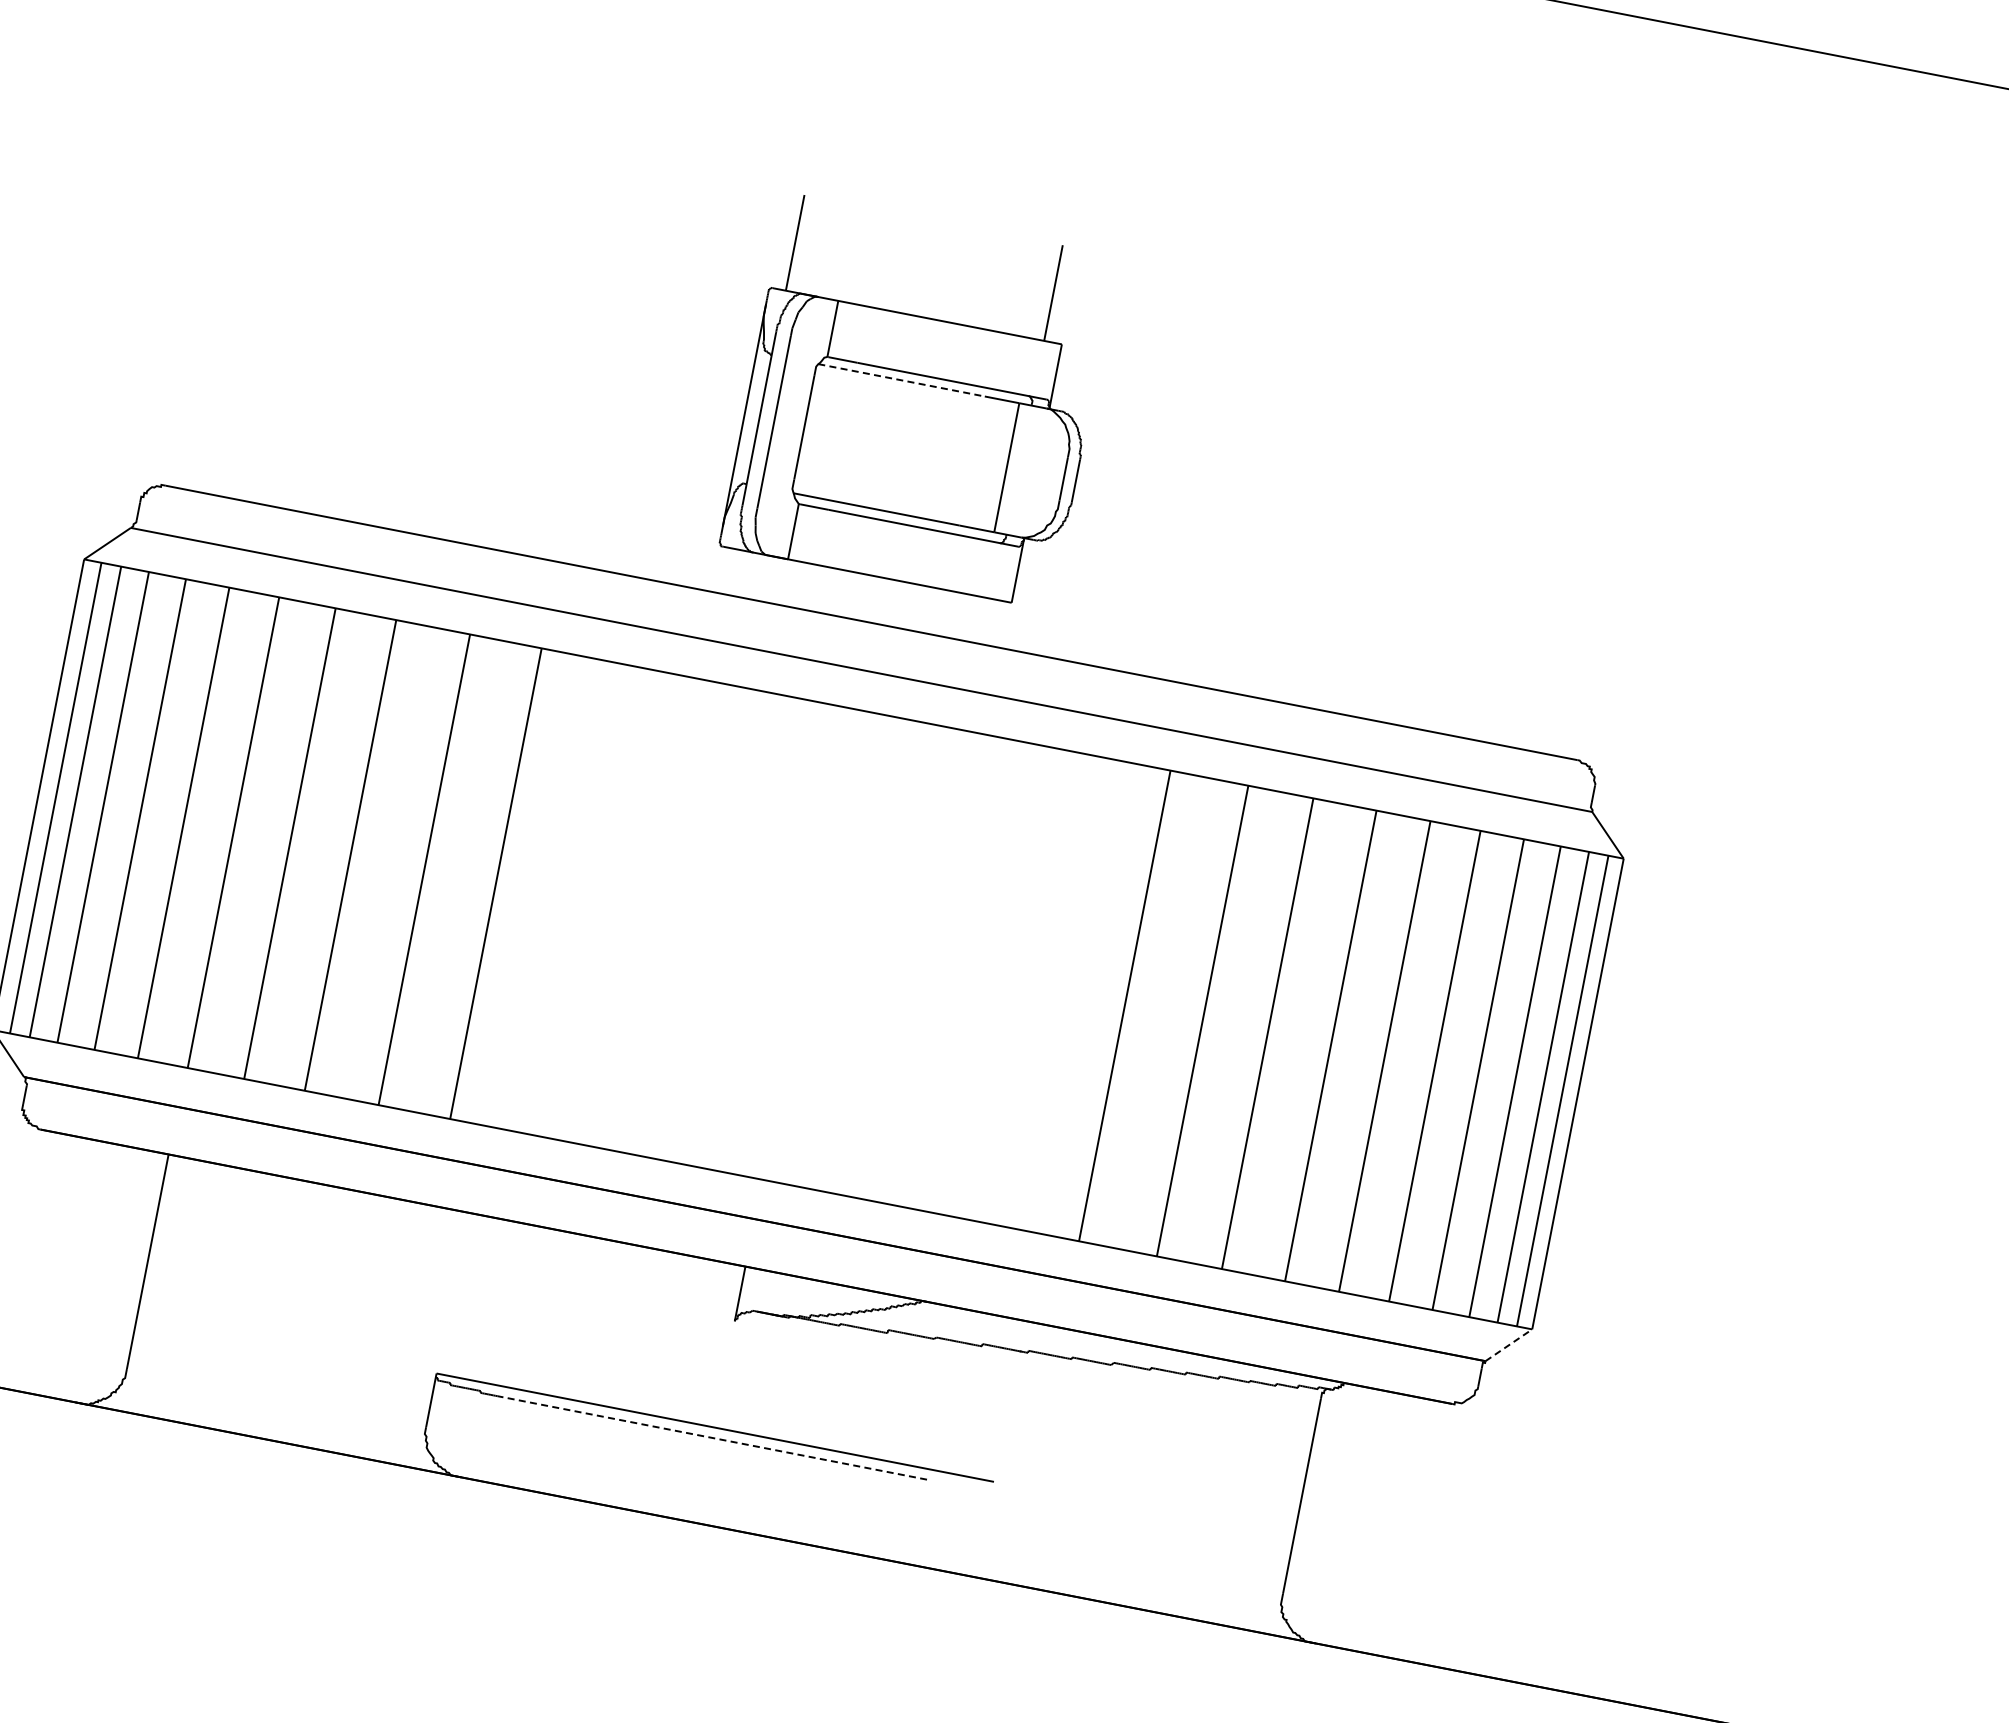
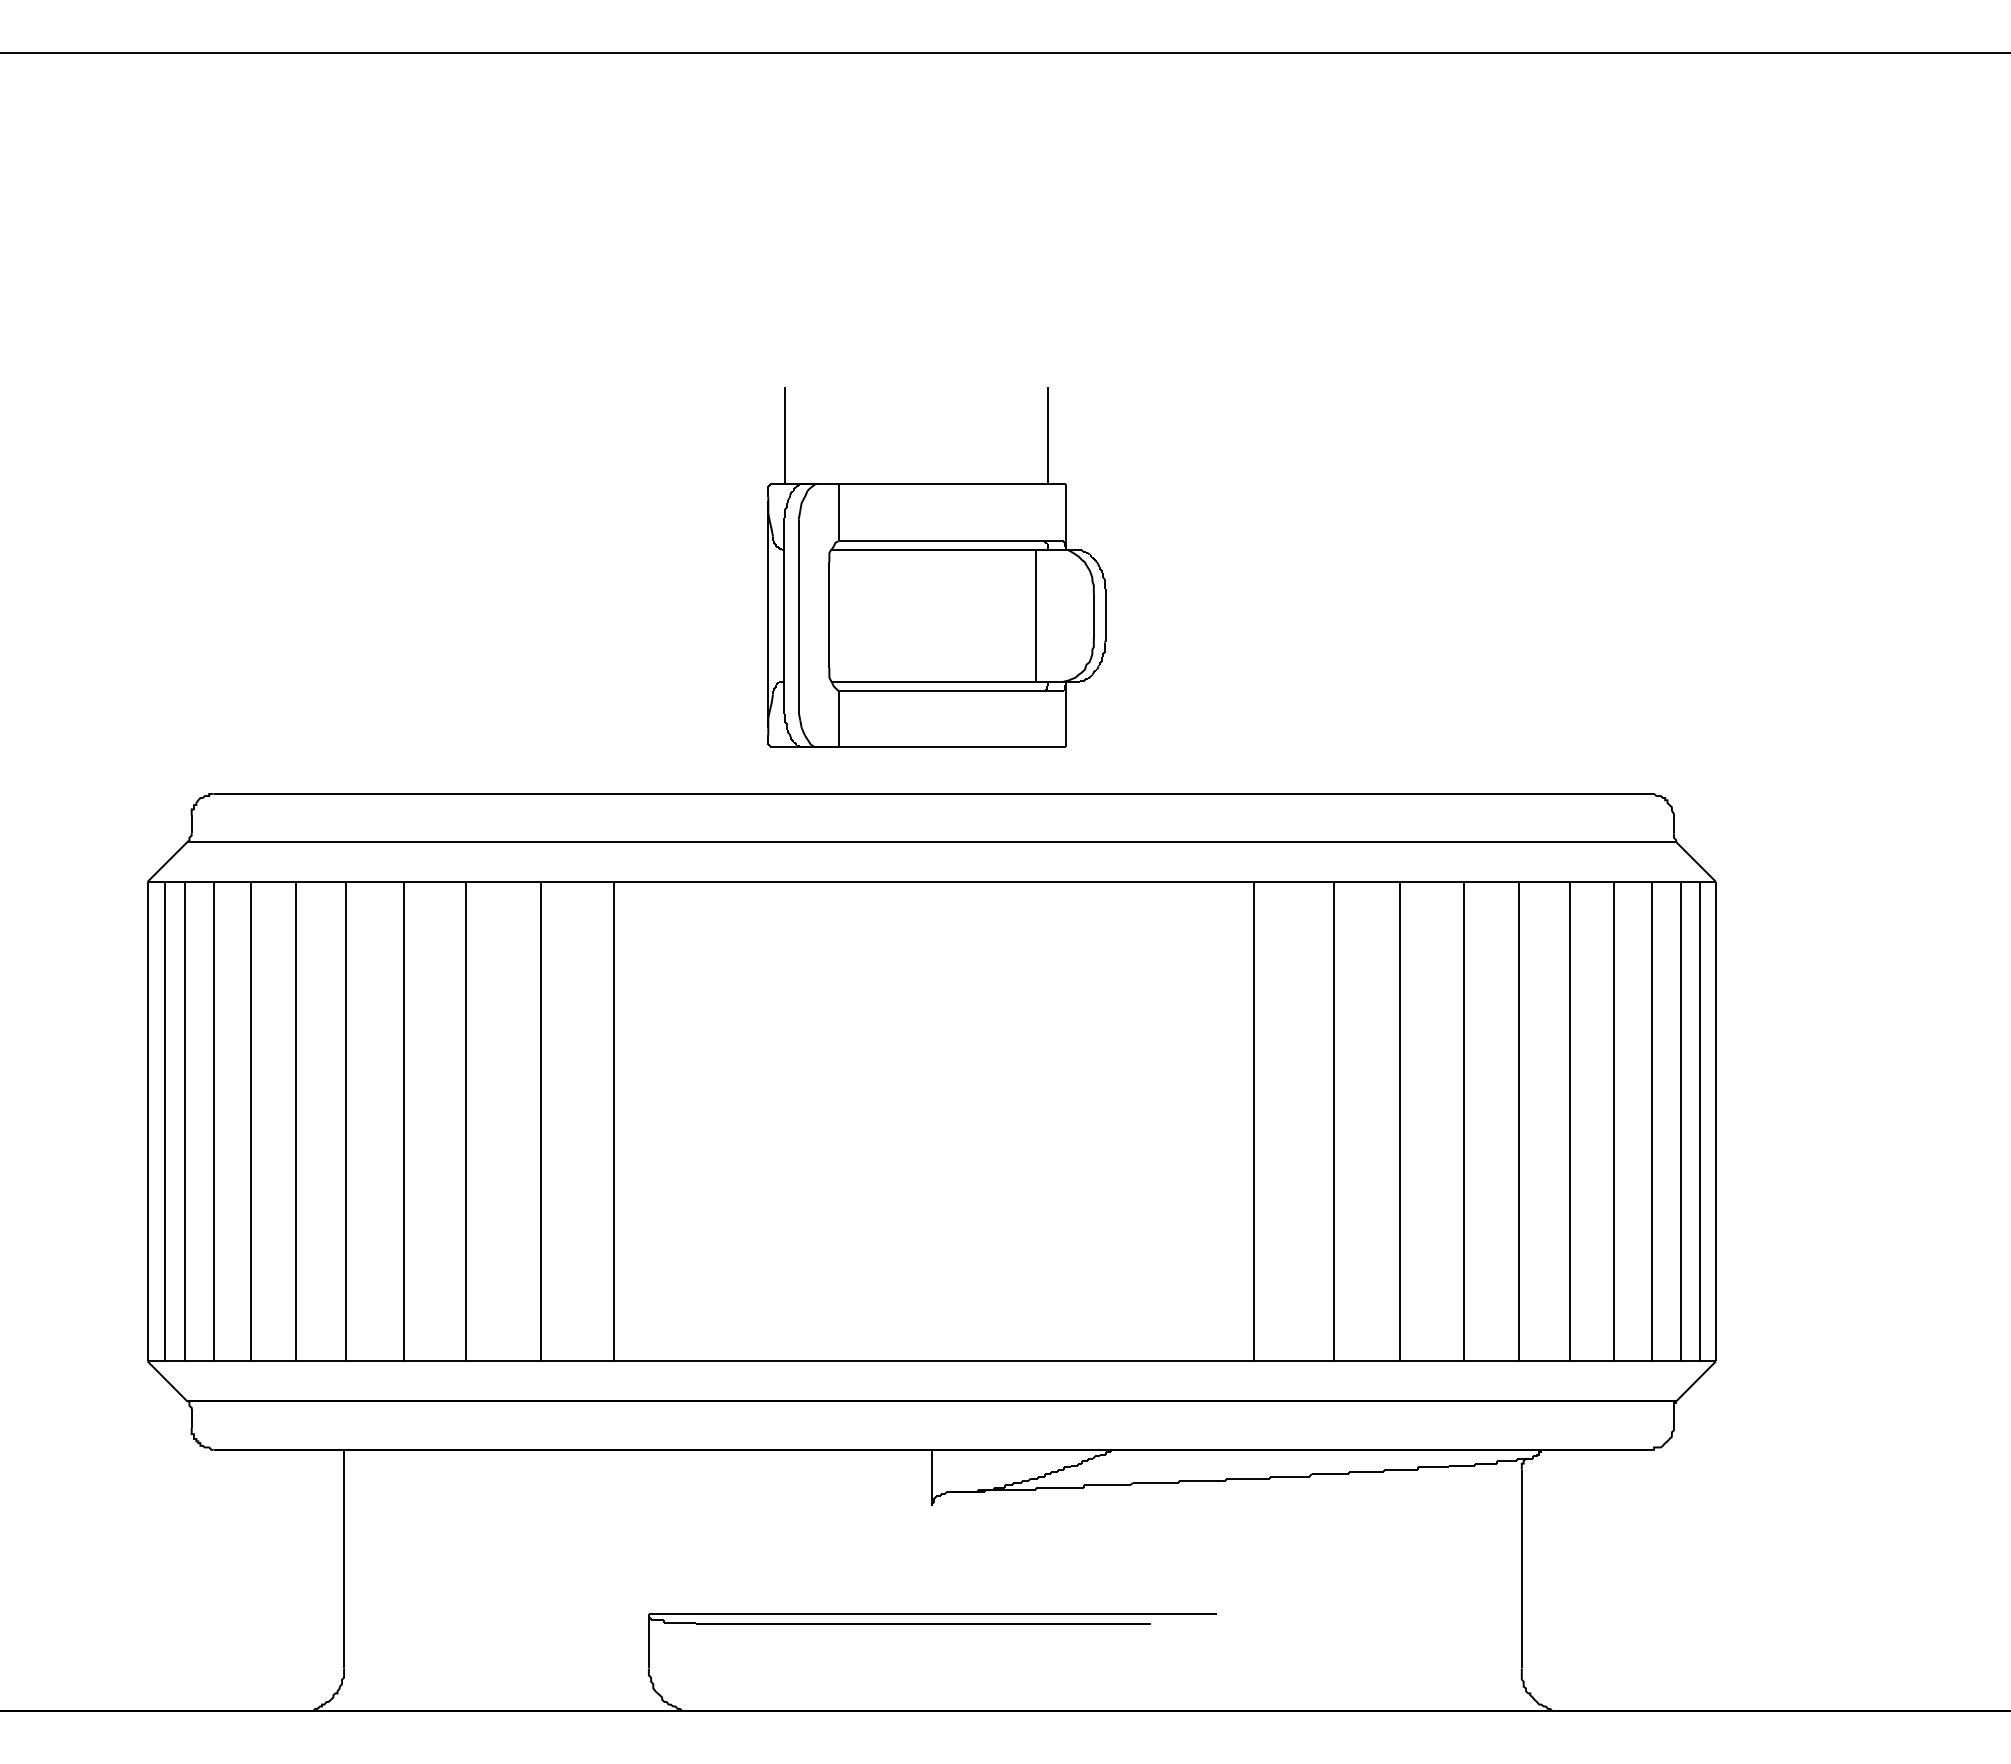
line: (901, 380) -> (915, 550), dashed -> solid
line: (1509, 1345) -> (1696, 1381), dashed -> solid
line: (711, 1438) -> (931, 1624), dashed -> solid

